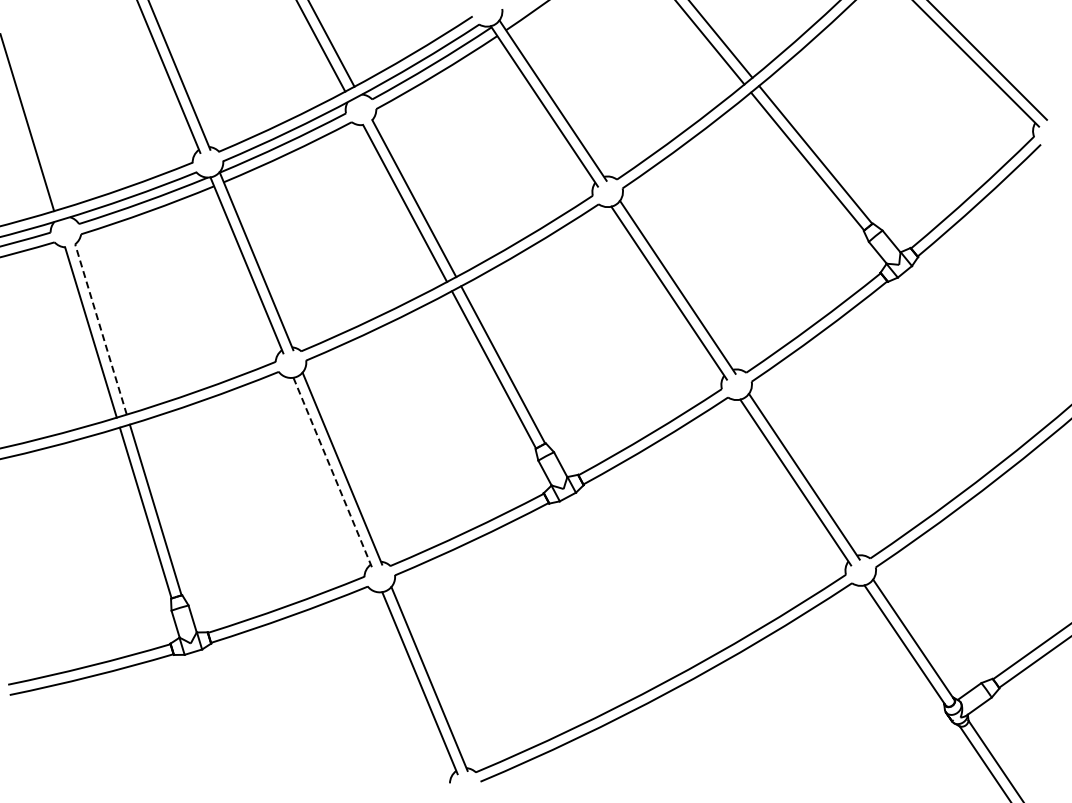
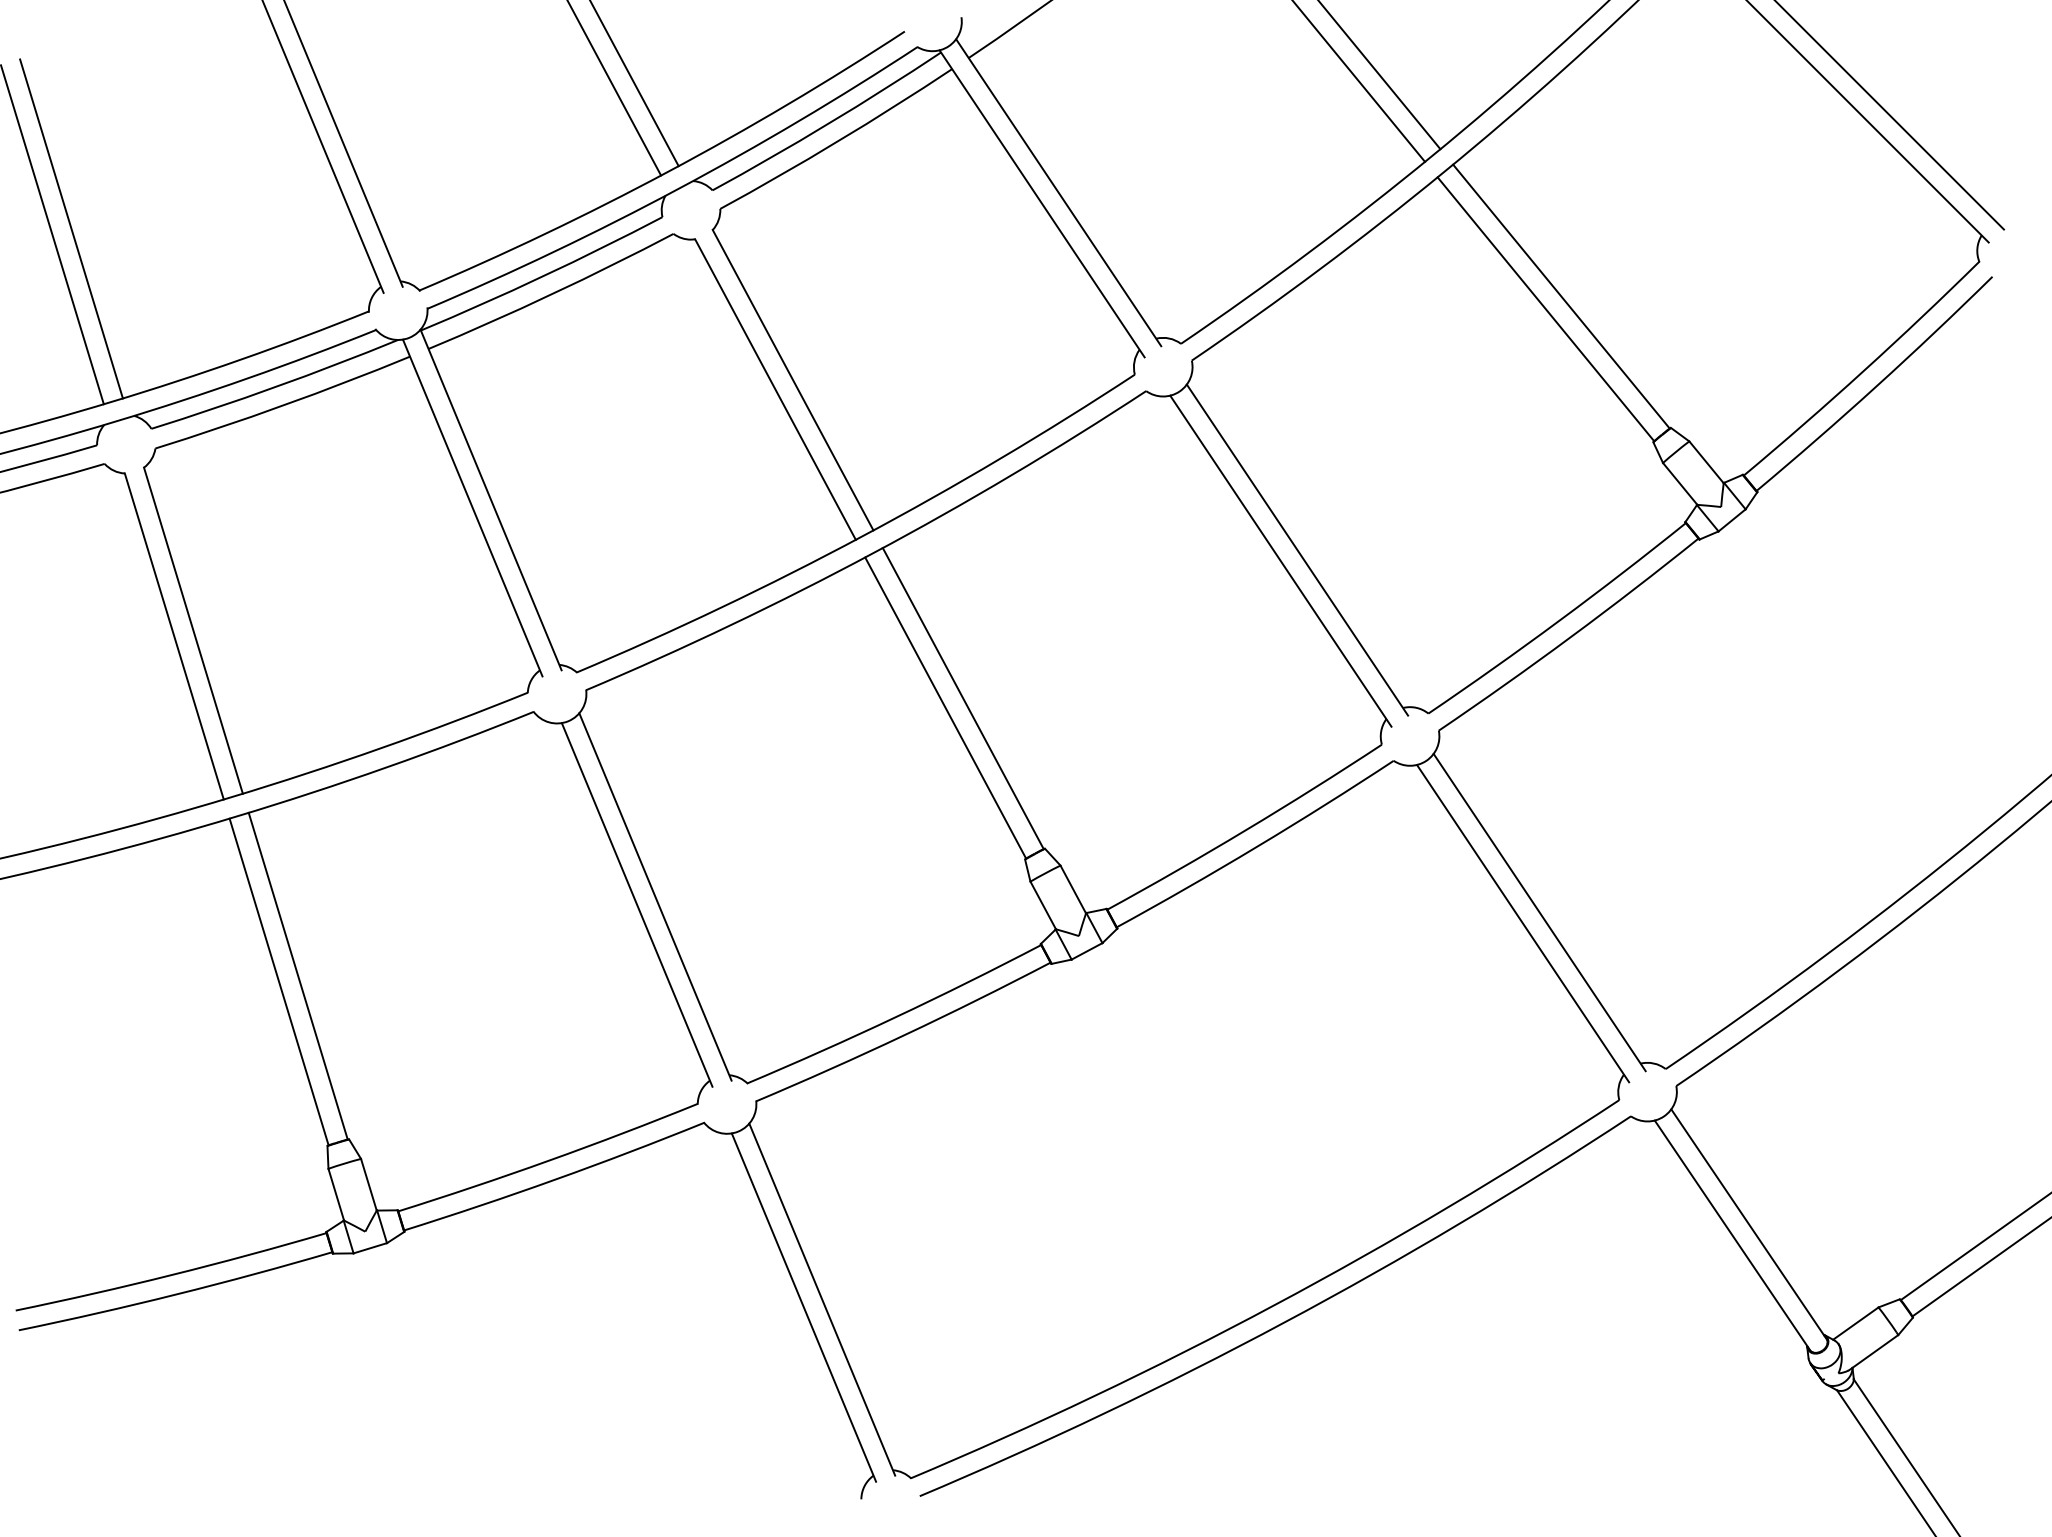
line: (37, 119) -> (71, 228), added
line: (100, 329) -> (192, 630), dashed -> solid
line: (332, 472) -> (636, 904), dashed -> solid

